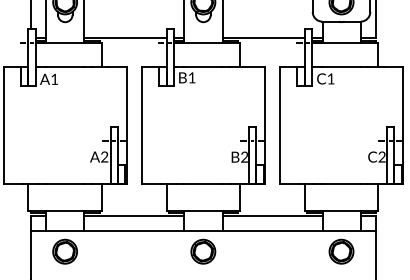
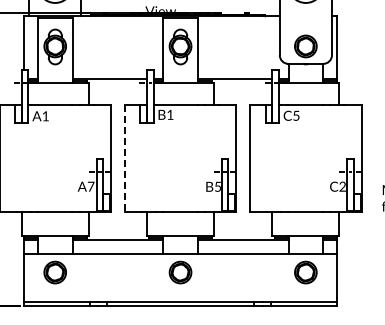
text: (331, 78) -> (296, 115), C1 -> C5
line: (141, 125) -> (124, 158), solid -> dashed
text: (104, 156) -> (90, 186), A2 -> A7
text: (244, 156) -> (217, 186), B2 -> B5

